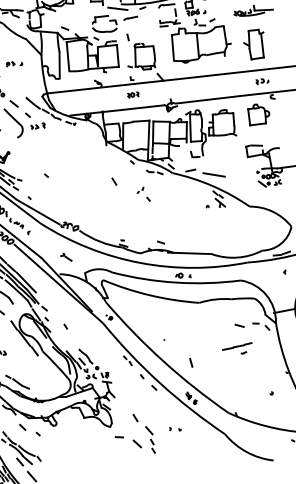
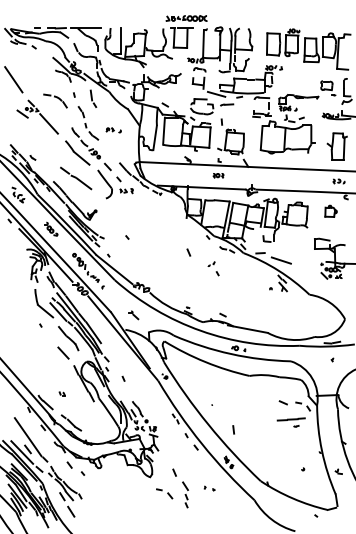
part: (258, 114) -> (330, 211), size x0.6
part: (236, 349) -> (290, 422), moved
part: (128, 441) -> (164, 493), size x0.7

